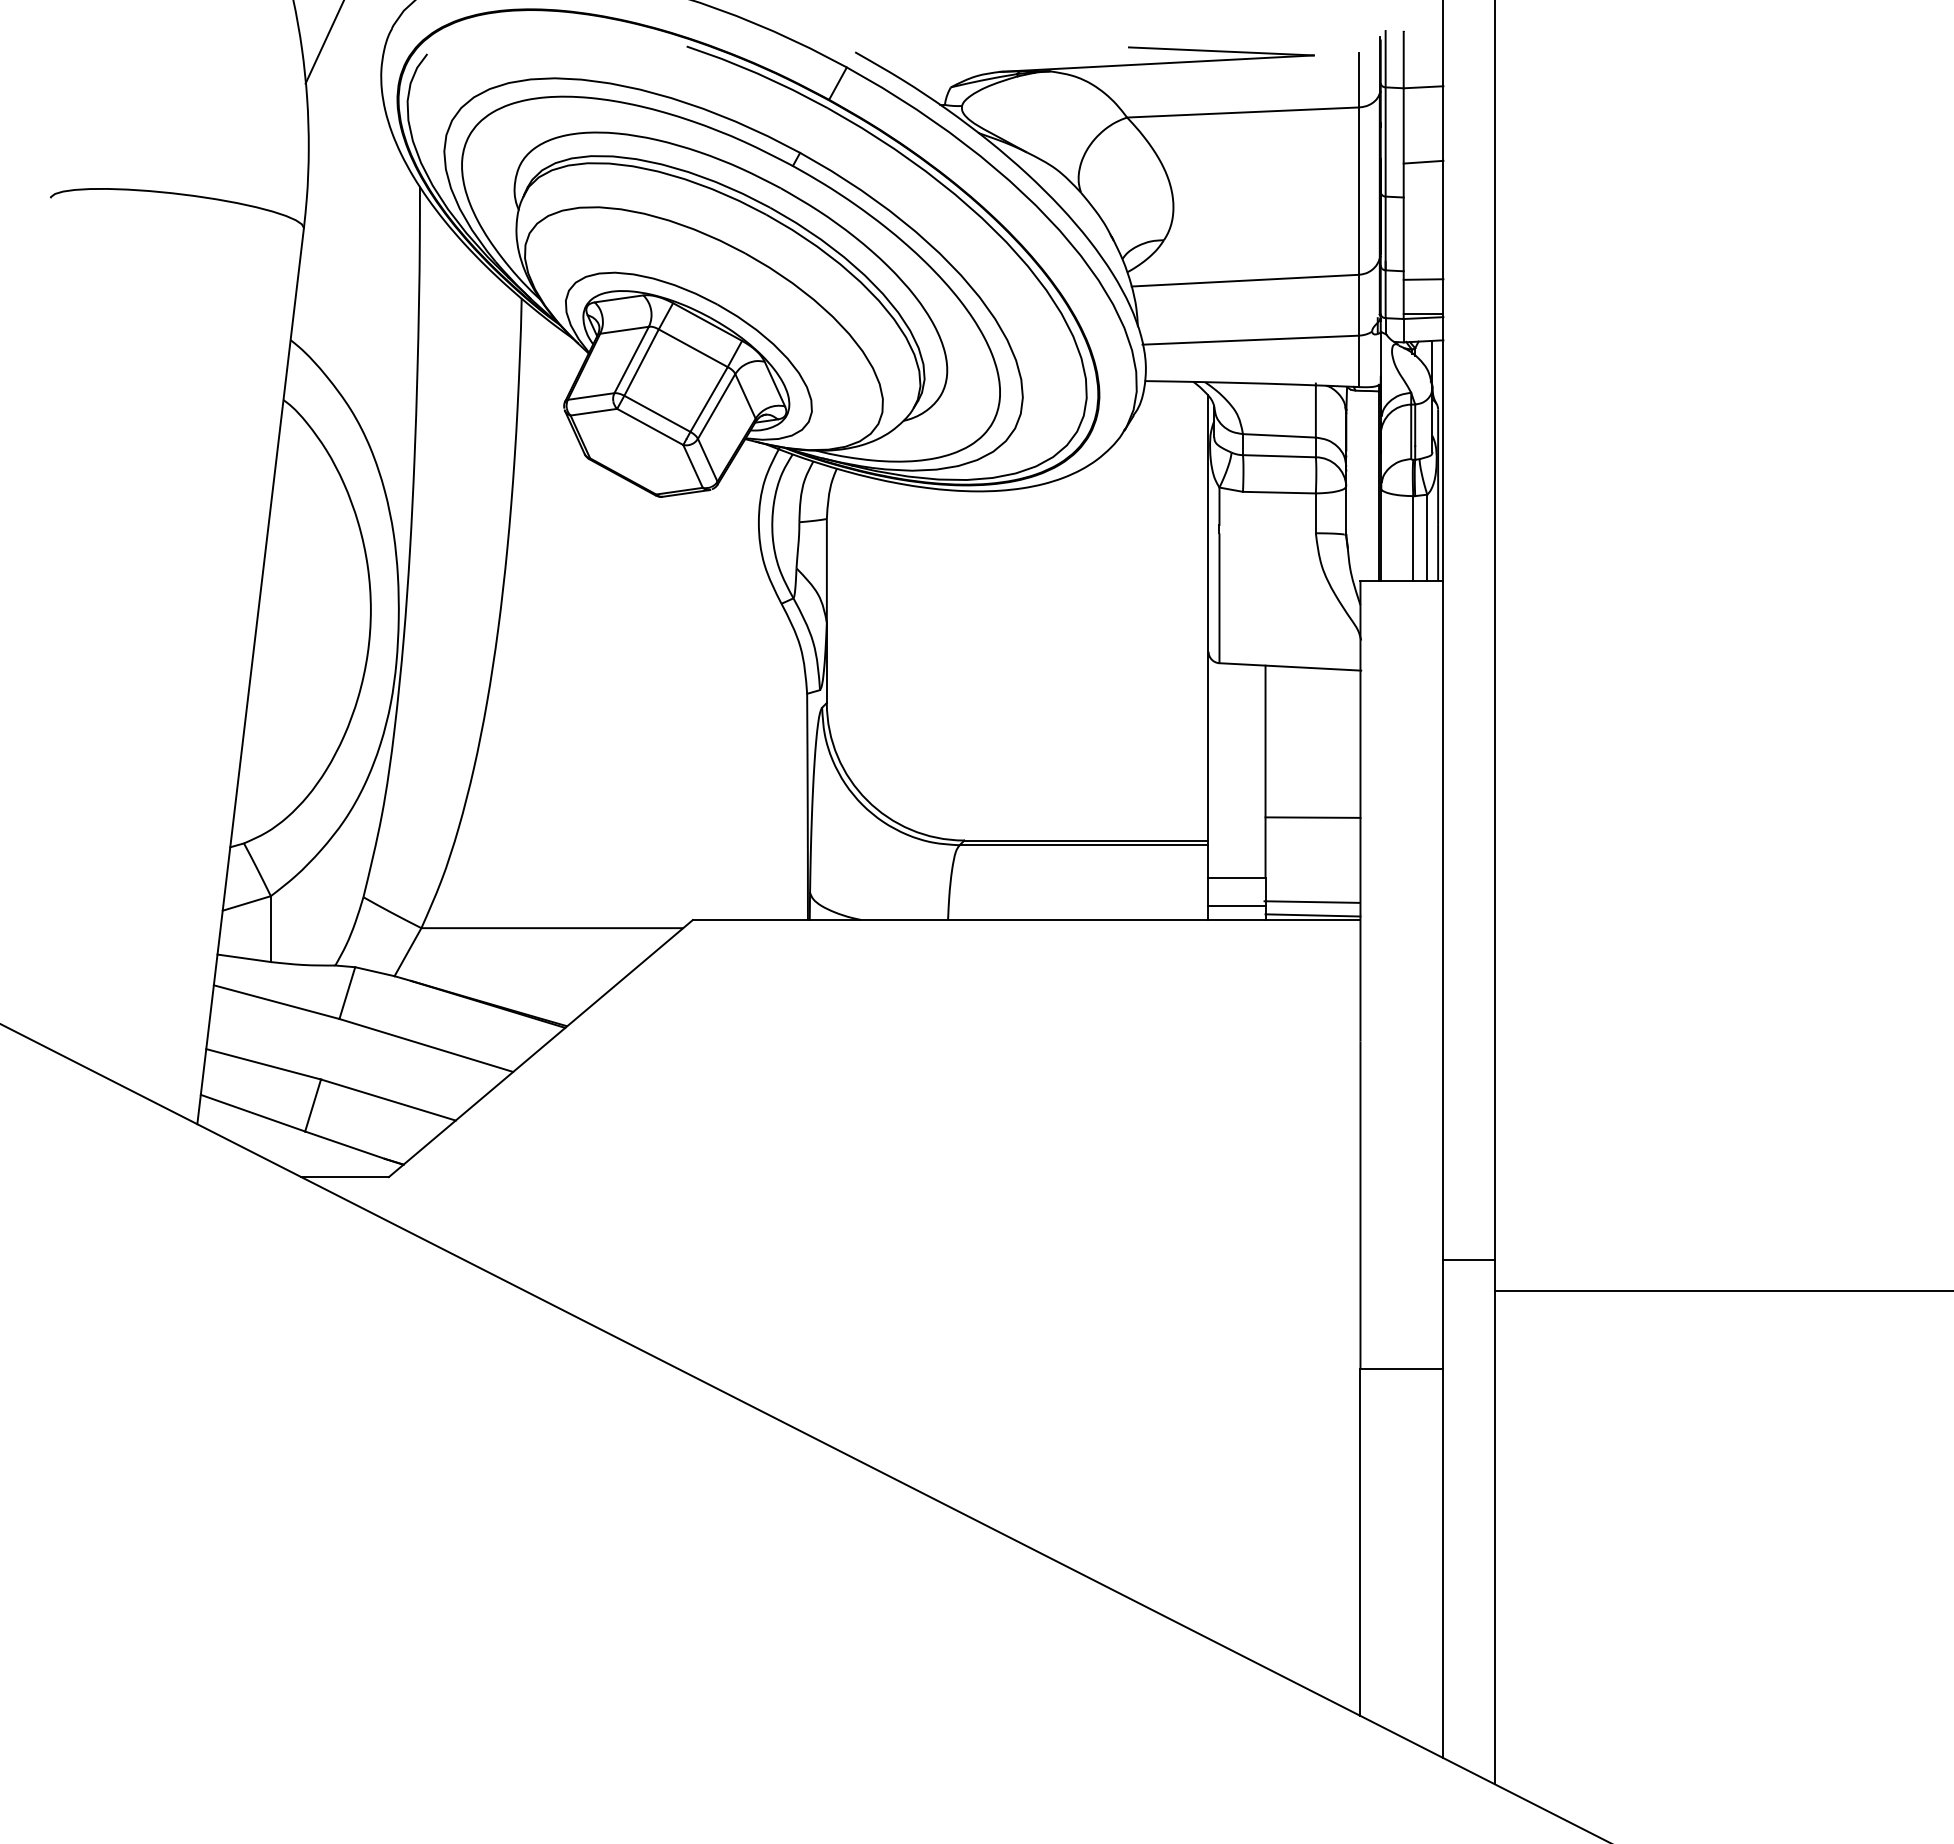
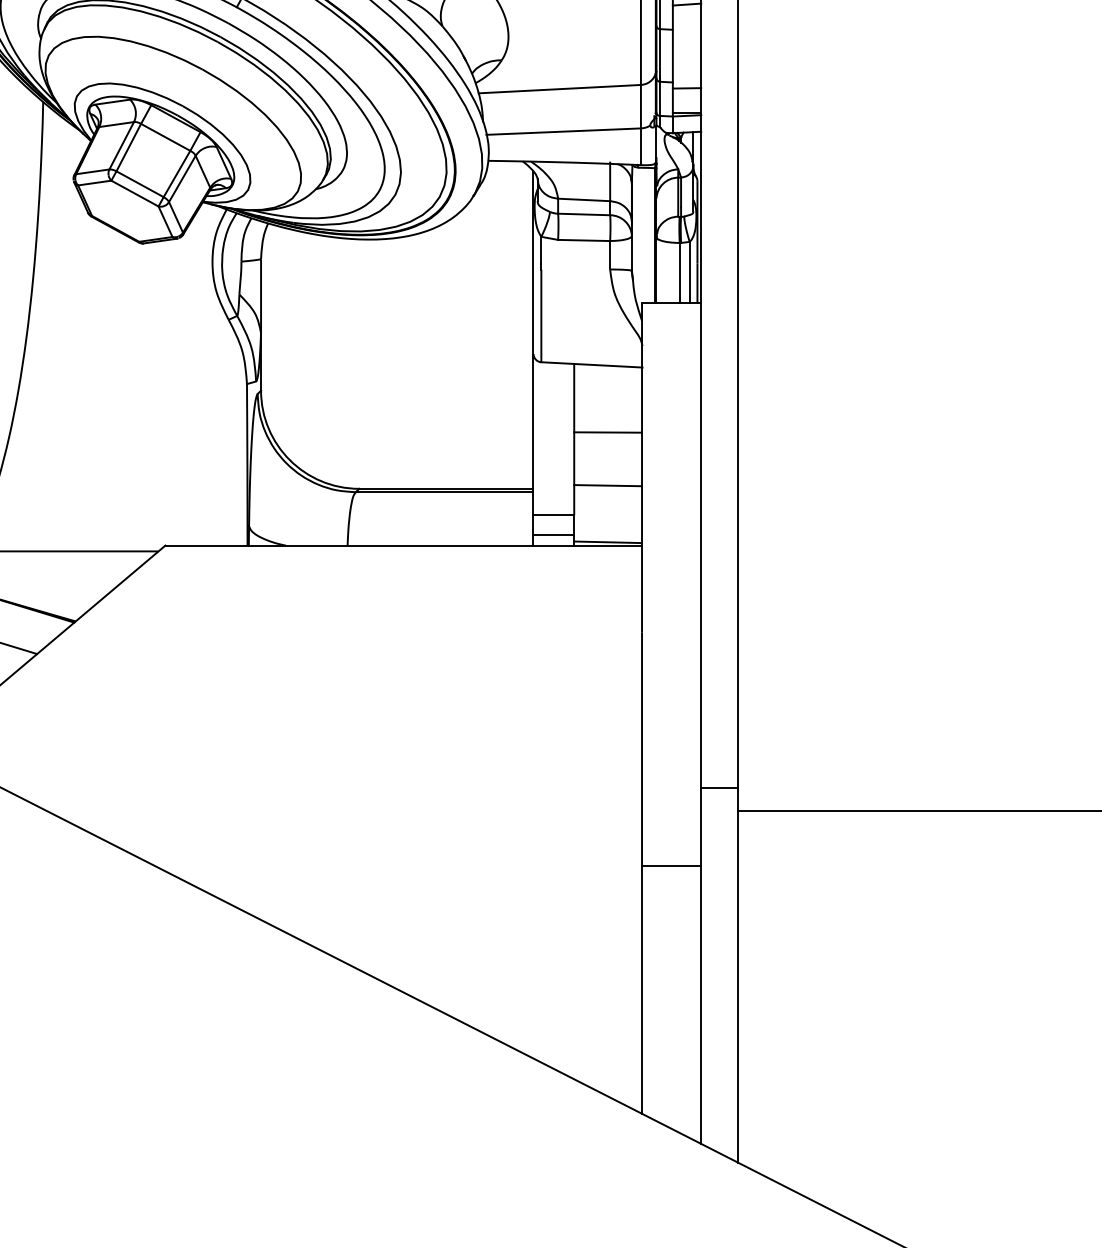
line: (1312, 817) -> (607, 432), moved
line: (1311, 901) -> (607, 485), moved

